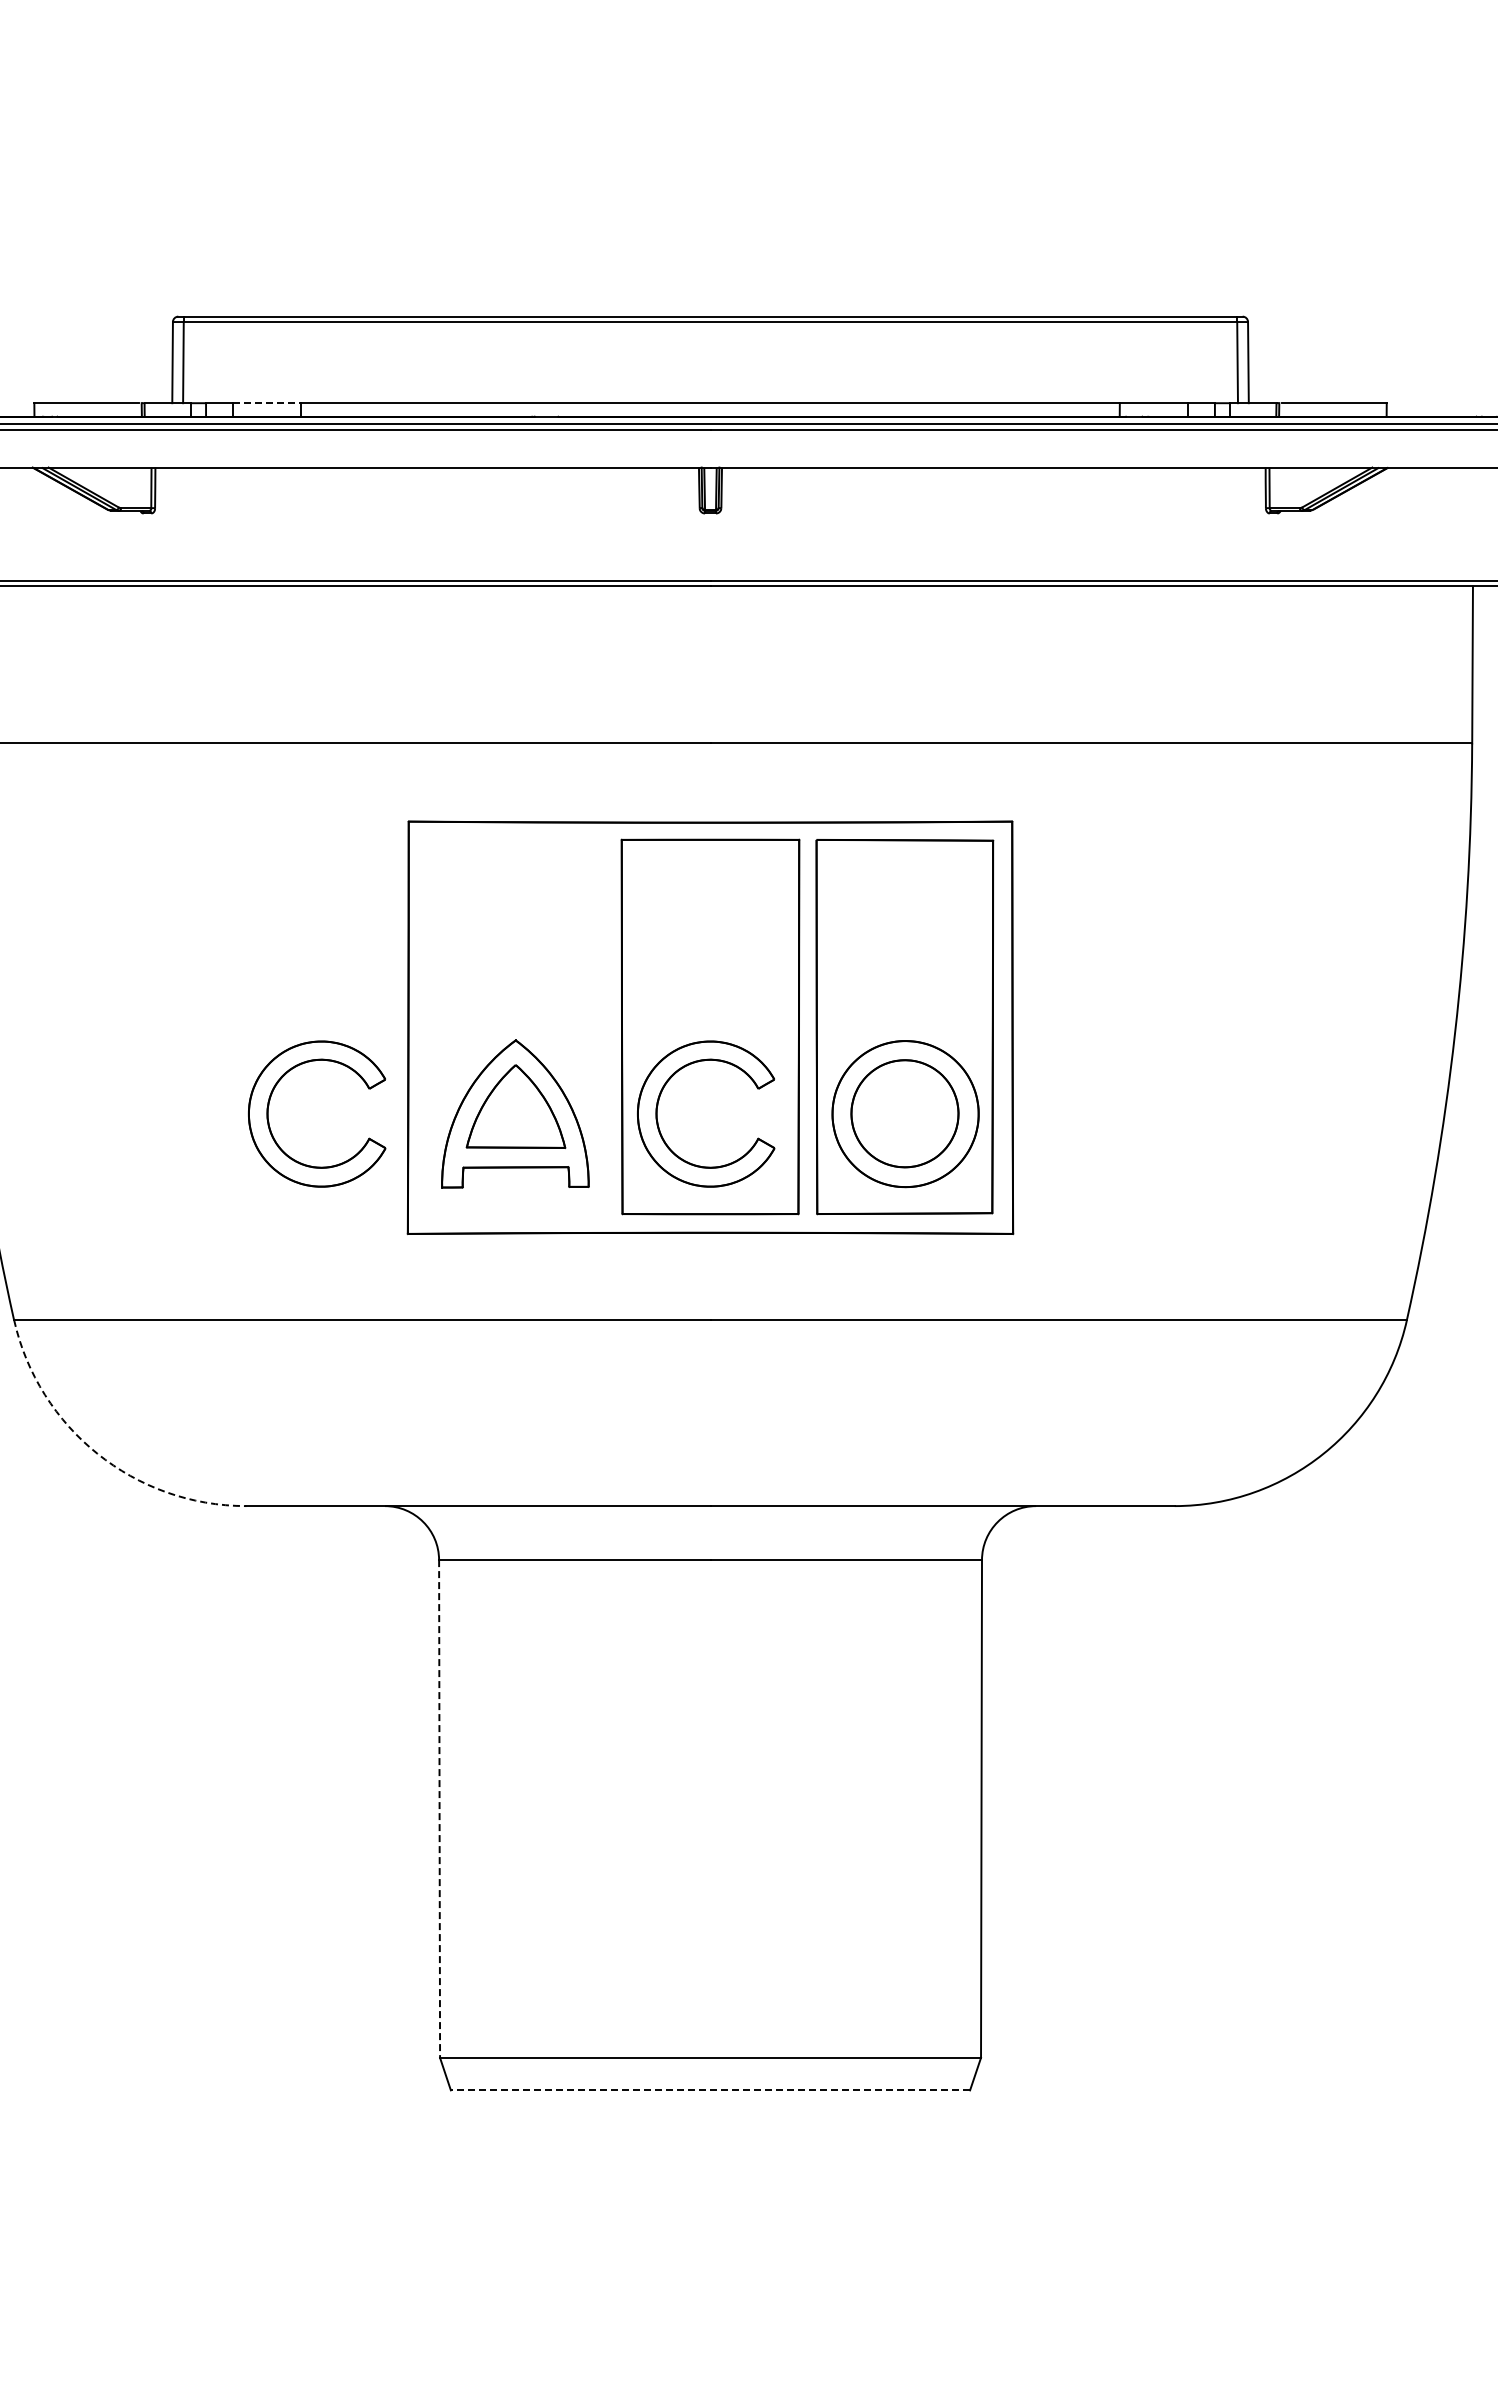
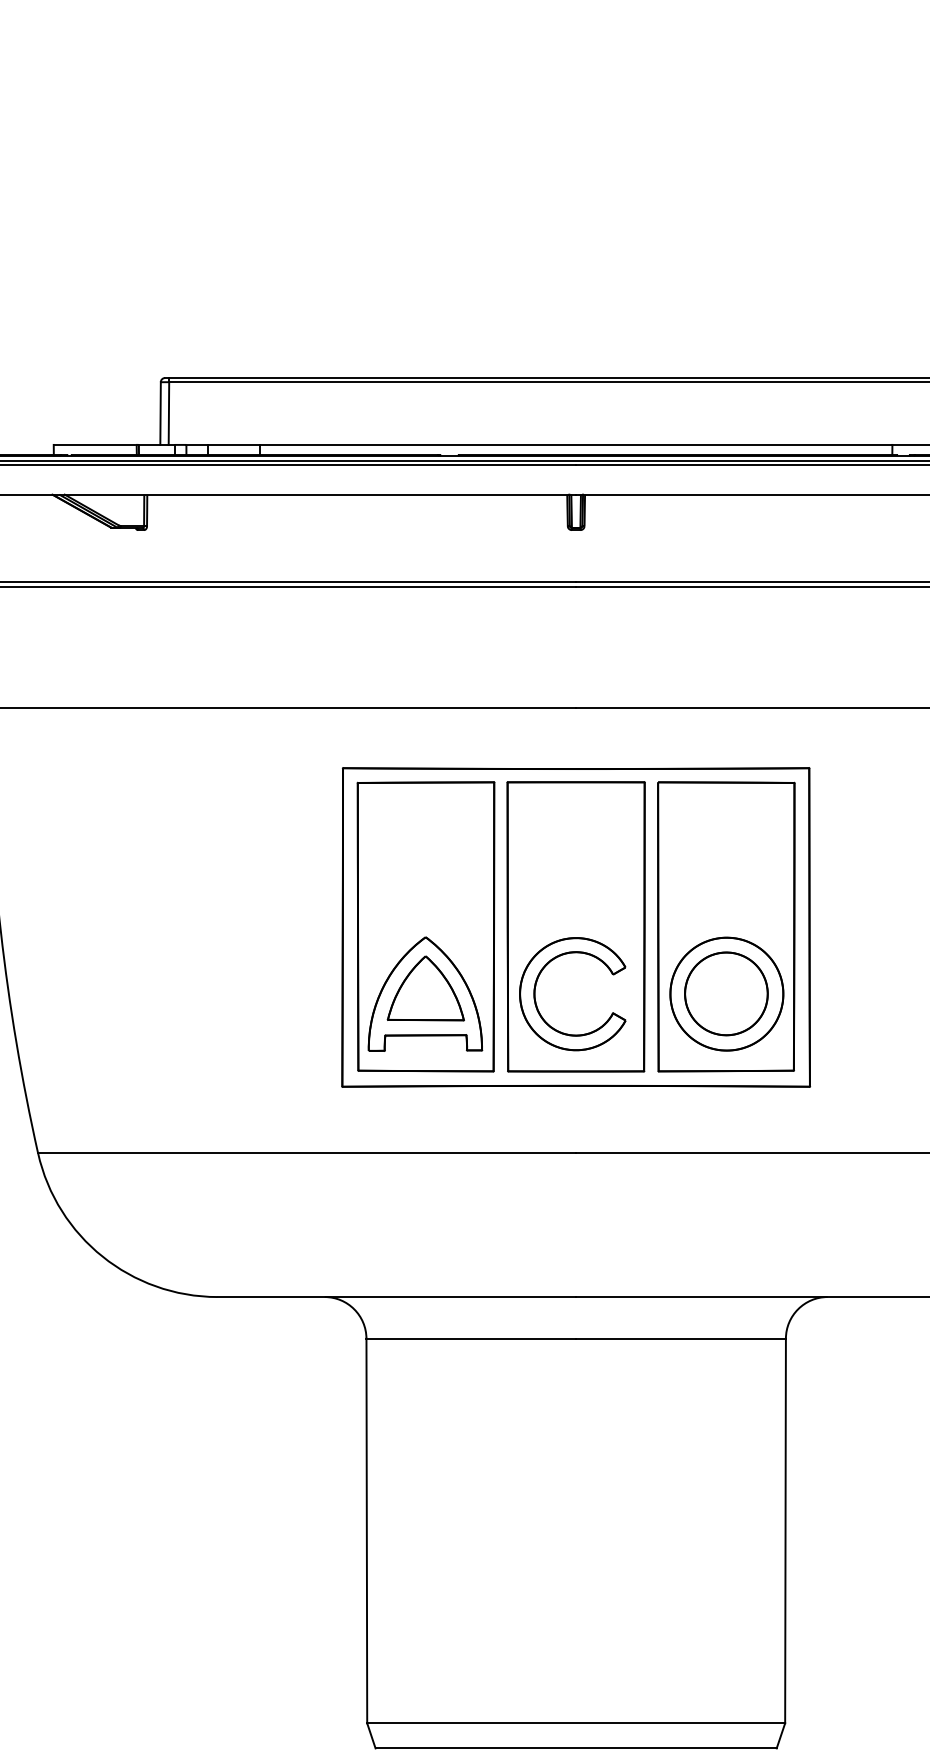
line: (267, 403) -> (233, 445), dashed -> solid
part: (515, 1026) -> (425, 926), added
part: (269, 1105) -> (235, 987), removed
arc: (97, 1453) -> (102, 1256), dashed -> solid
line: (439, 1808) -> (366, 1530), dashed -> solid
line: (710, 2090) -> (576, 1748), dashed -> solid

